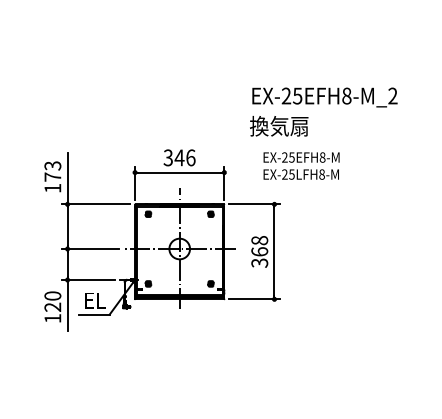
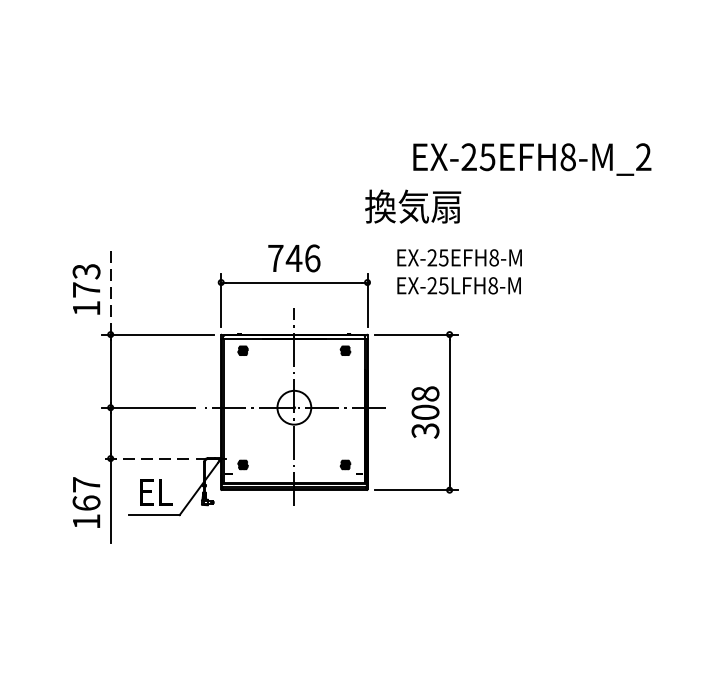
text: (279, 126) -> (413, 207), moved
text: (168, 157) -> (275, 257), 346 -> 746
text: (301, 165) -> (459, 270), moved
line: (67, 178) -> (110, 292), solid -> dashed
text: (259, 251) -> (425, 411), 368 -> 308
line: (88, 280) -> (144, 459), solid -> dashed
text: (52, 301) -> (85, 493), 120 -> 167

